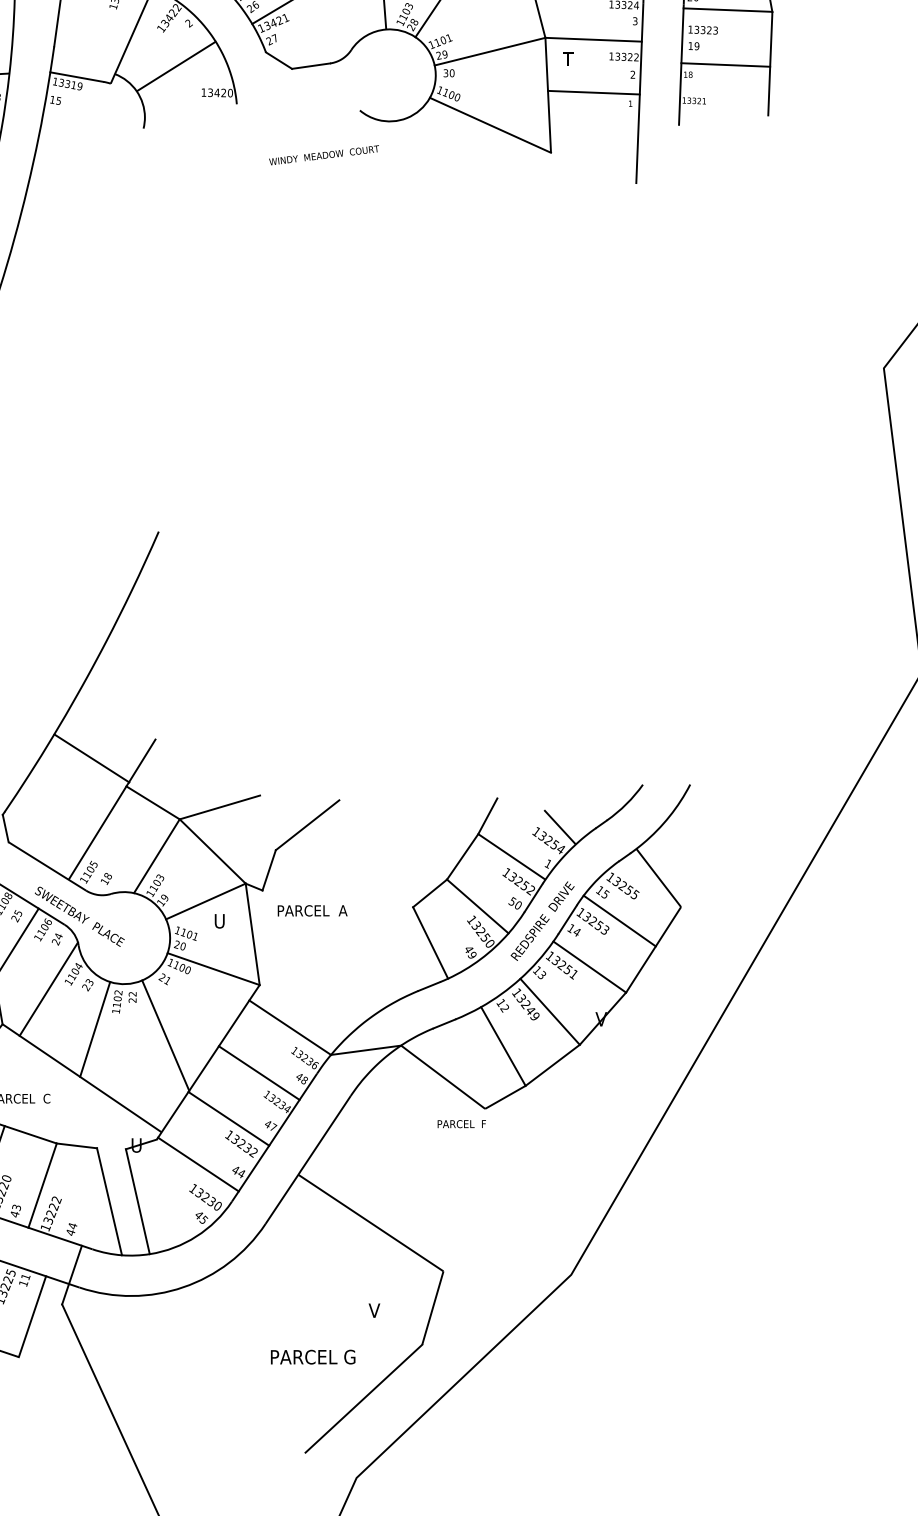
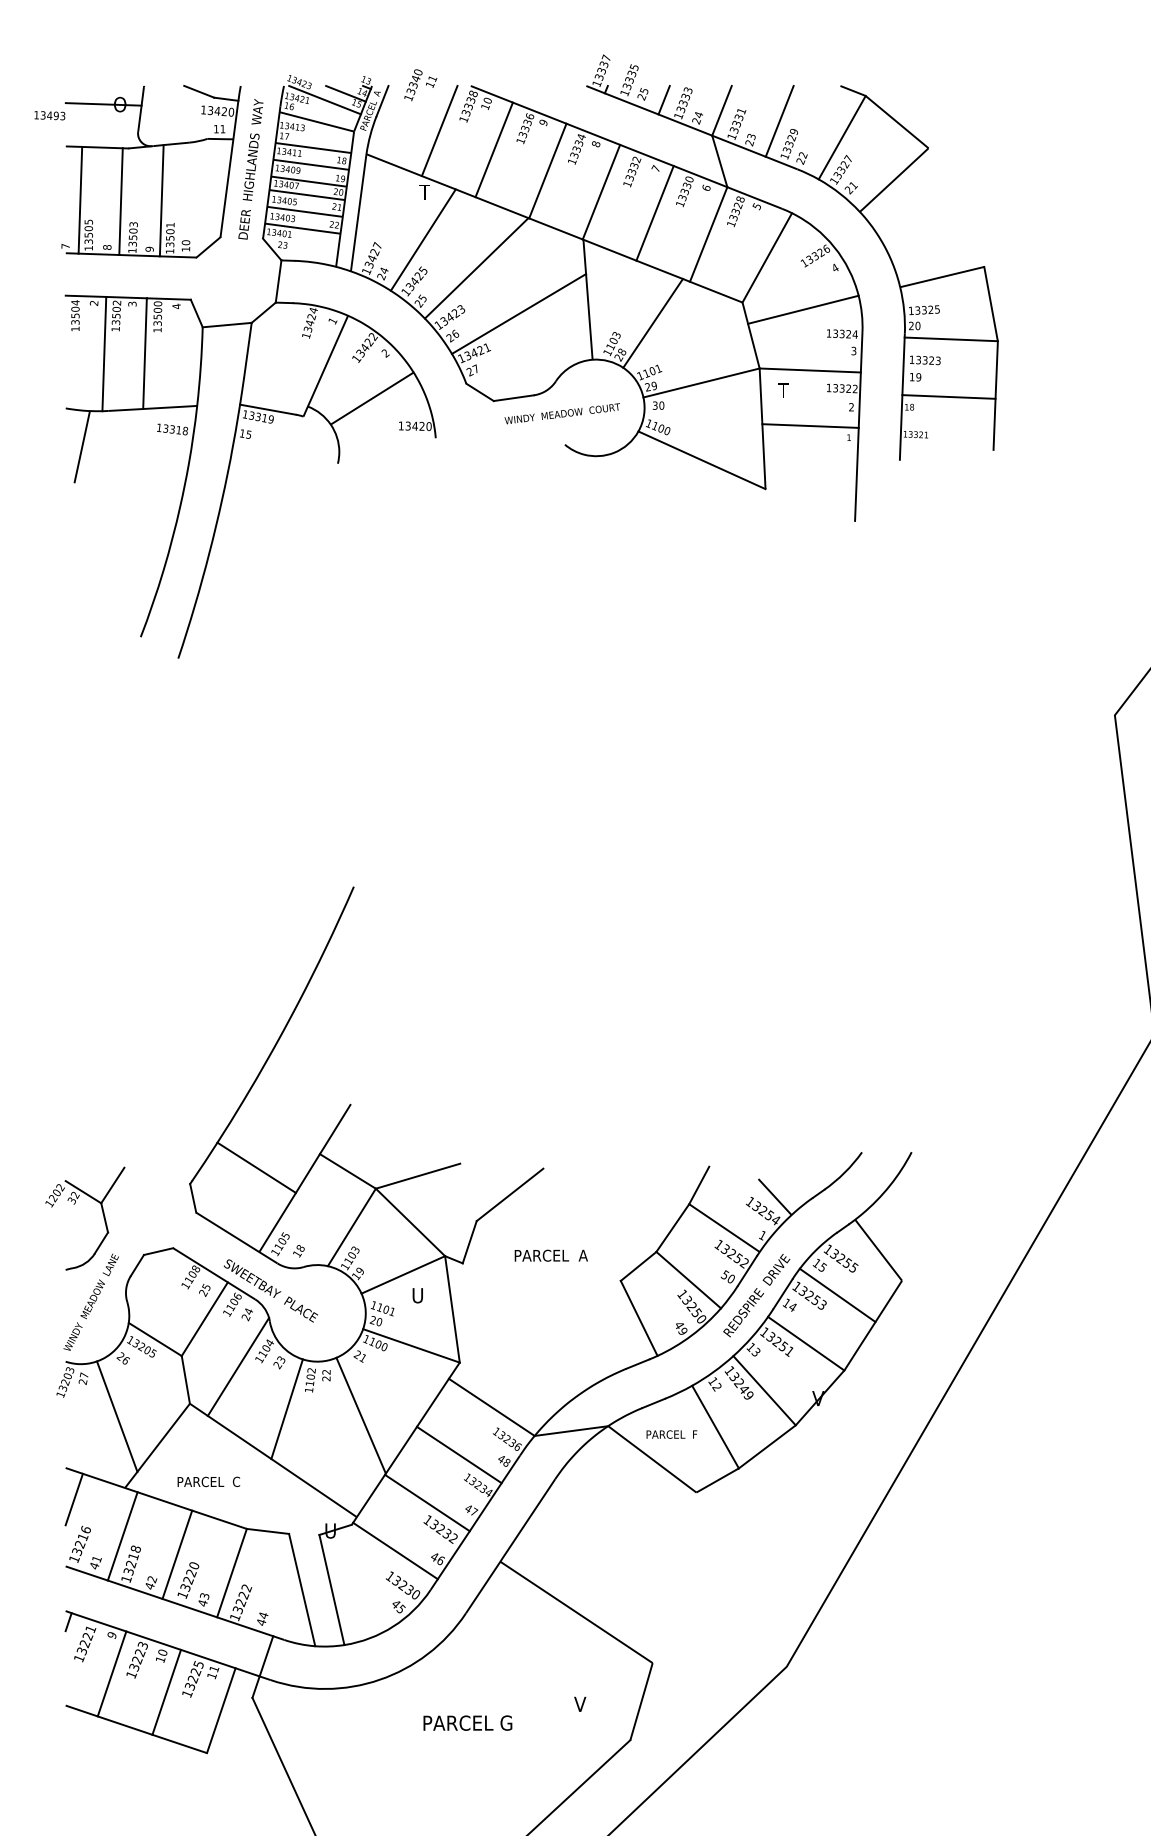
text: (323, 155) -> (561, 413), moved
line: (91, 758) -> (256, 1167), moved
text: (311, 910) -> (550, 1255), moved
text: (461, 1124) -> (671, 1434), moved
text: (241, 1173) -> (440, 1560), 44 -> 46
text: (312, 1356) -> (467, 1722), moved

